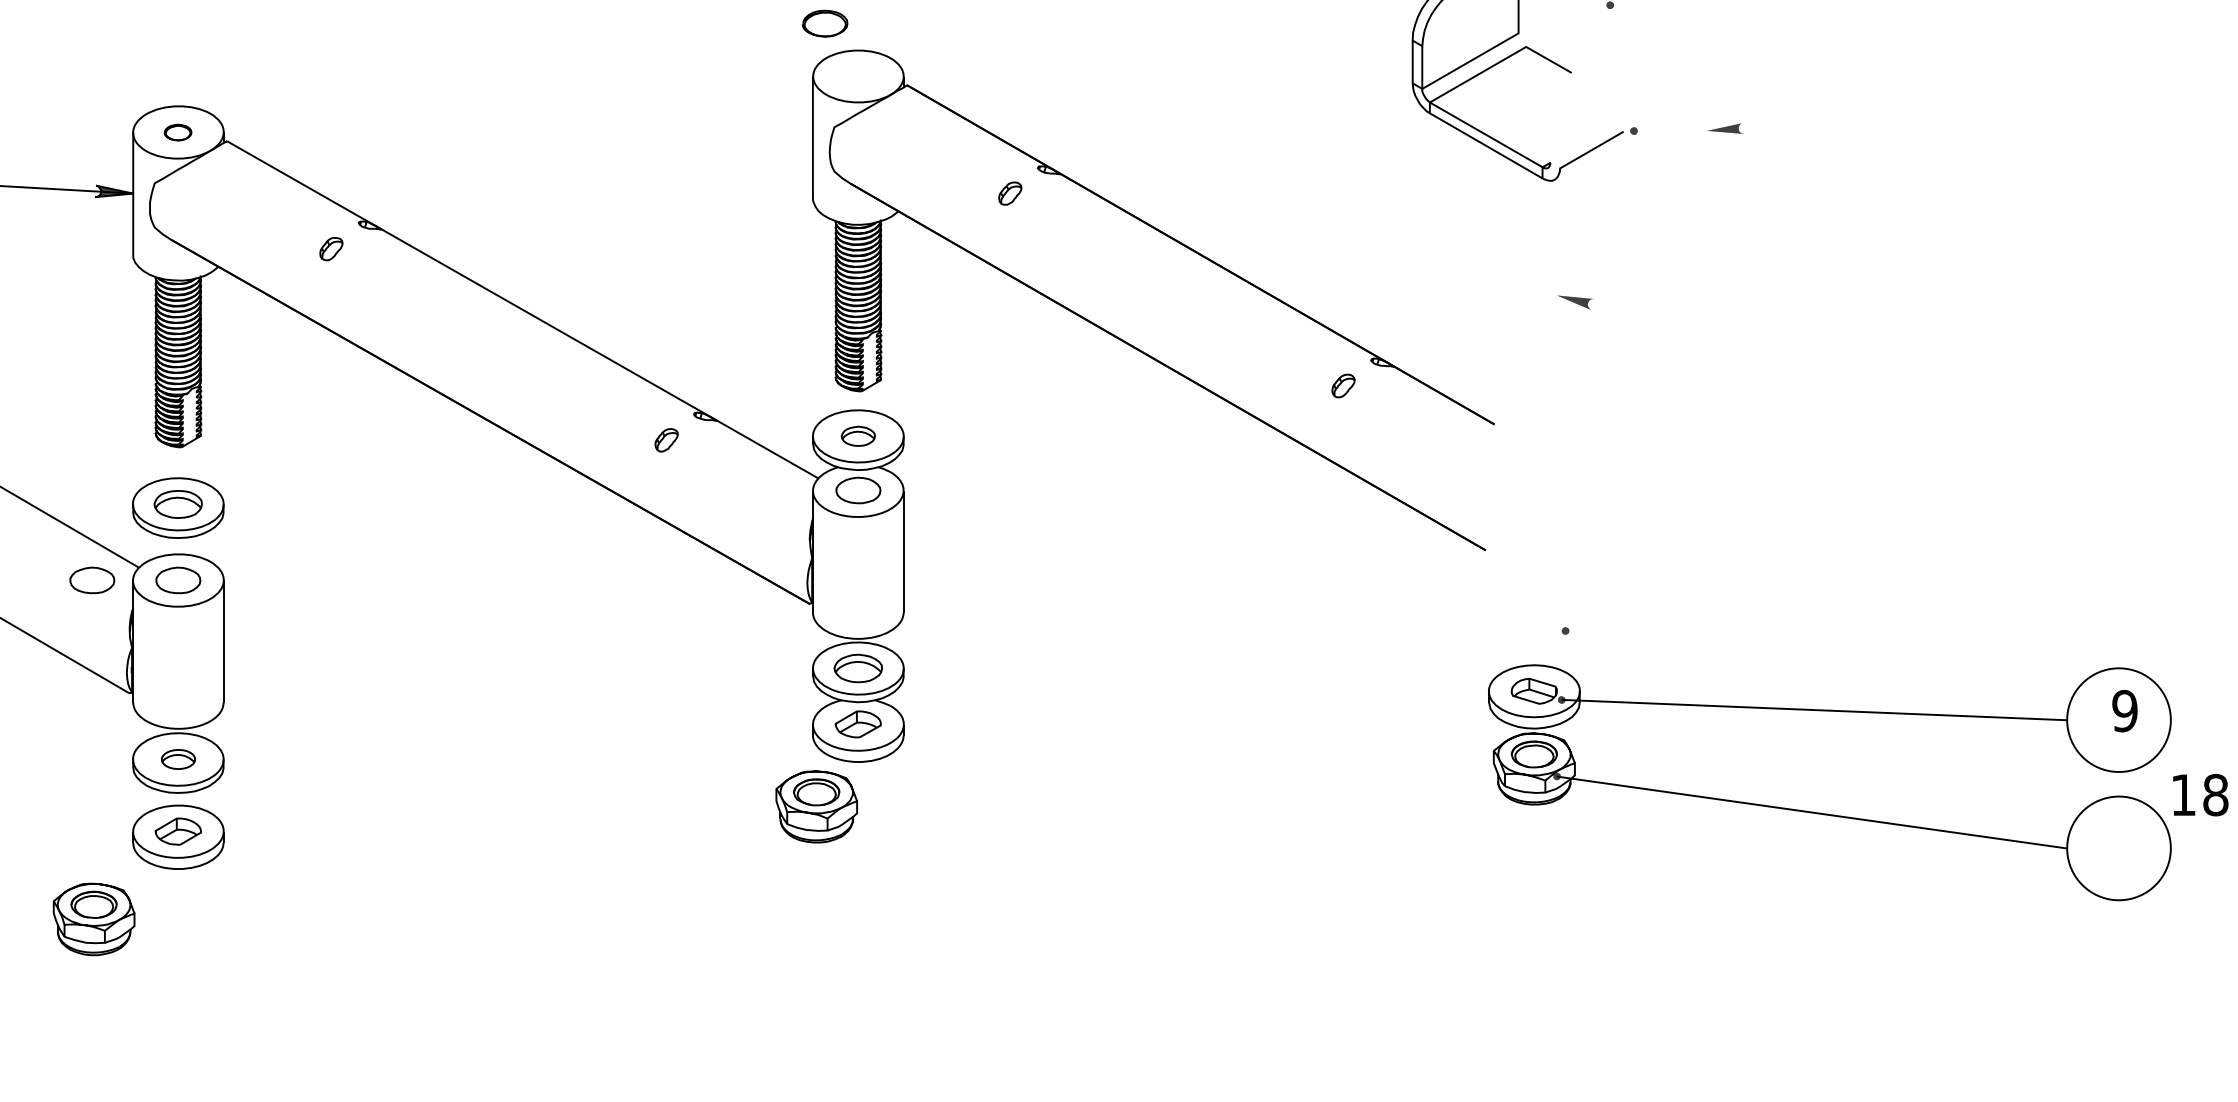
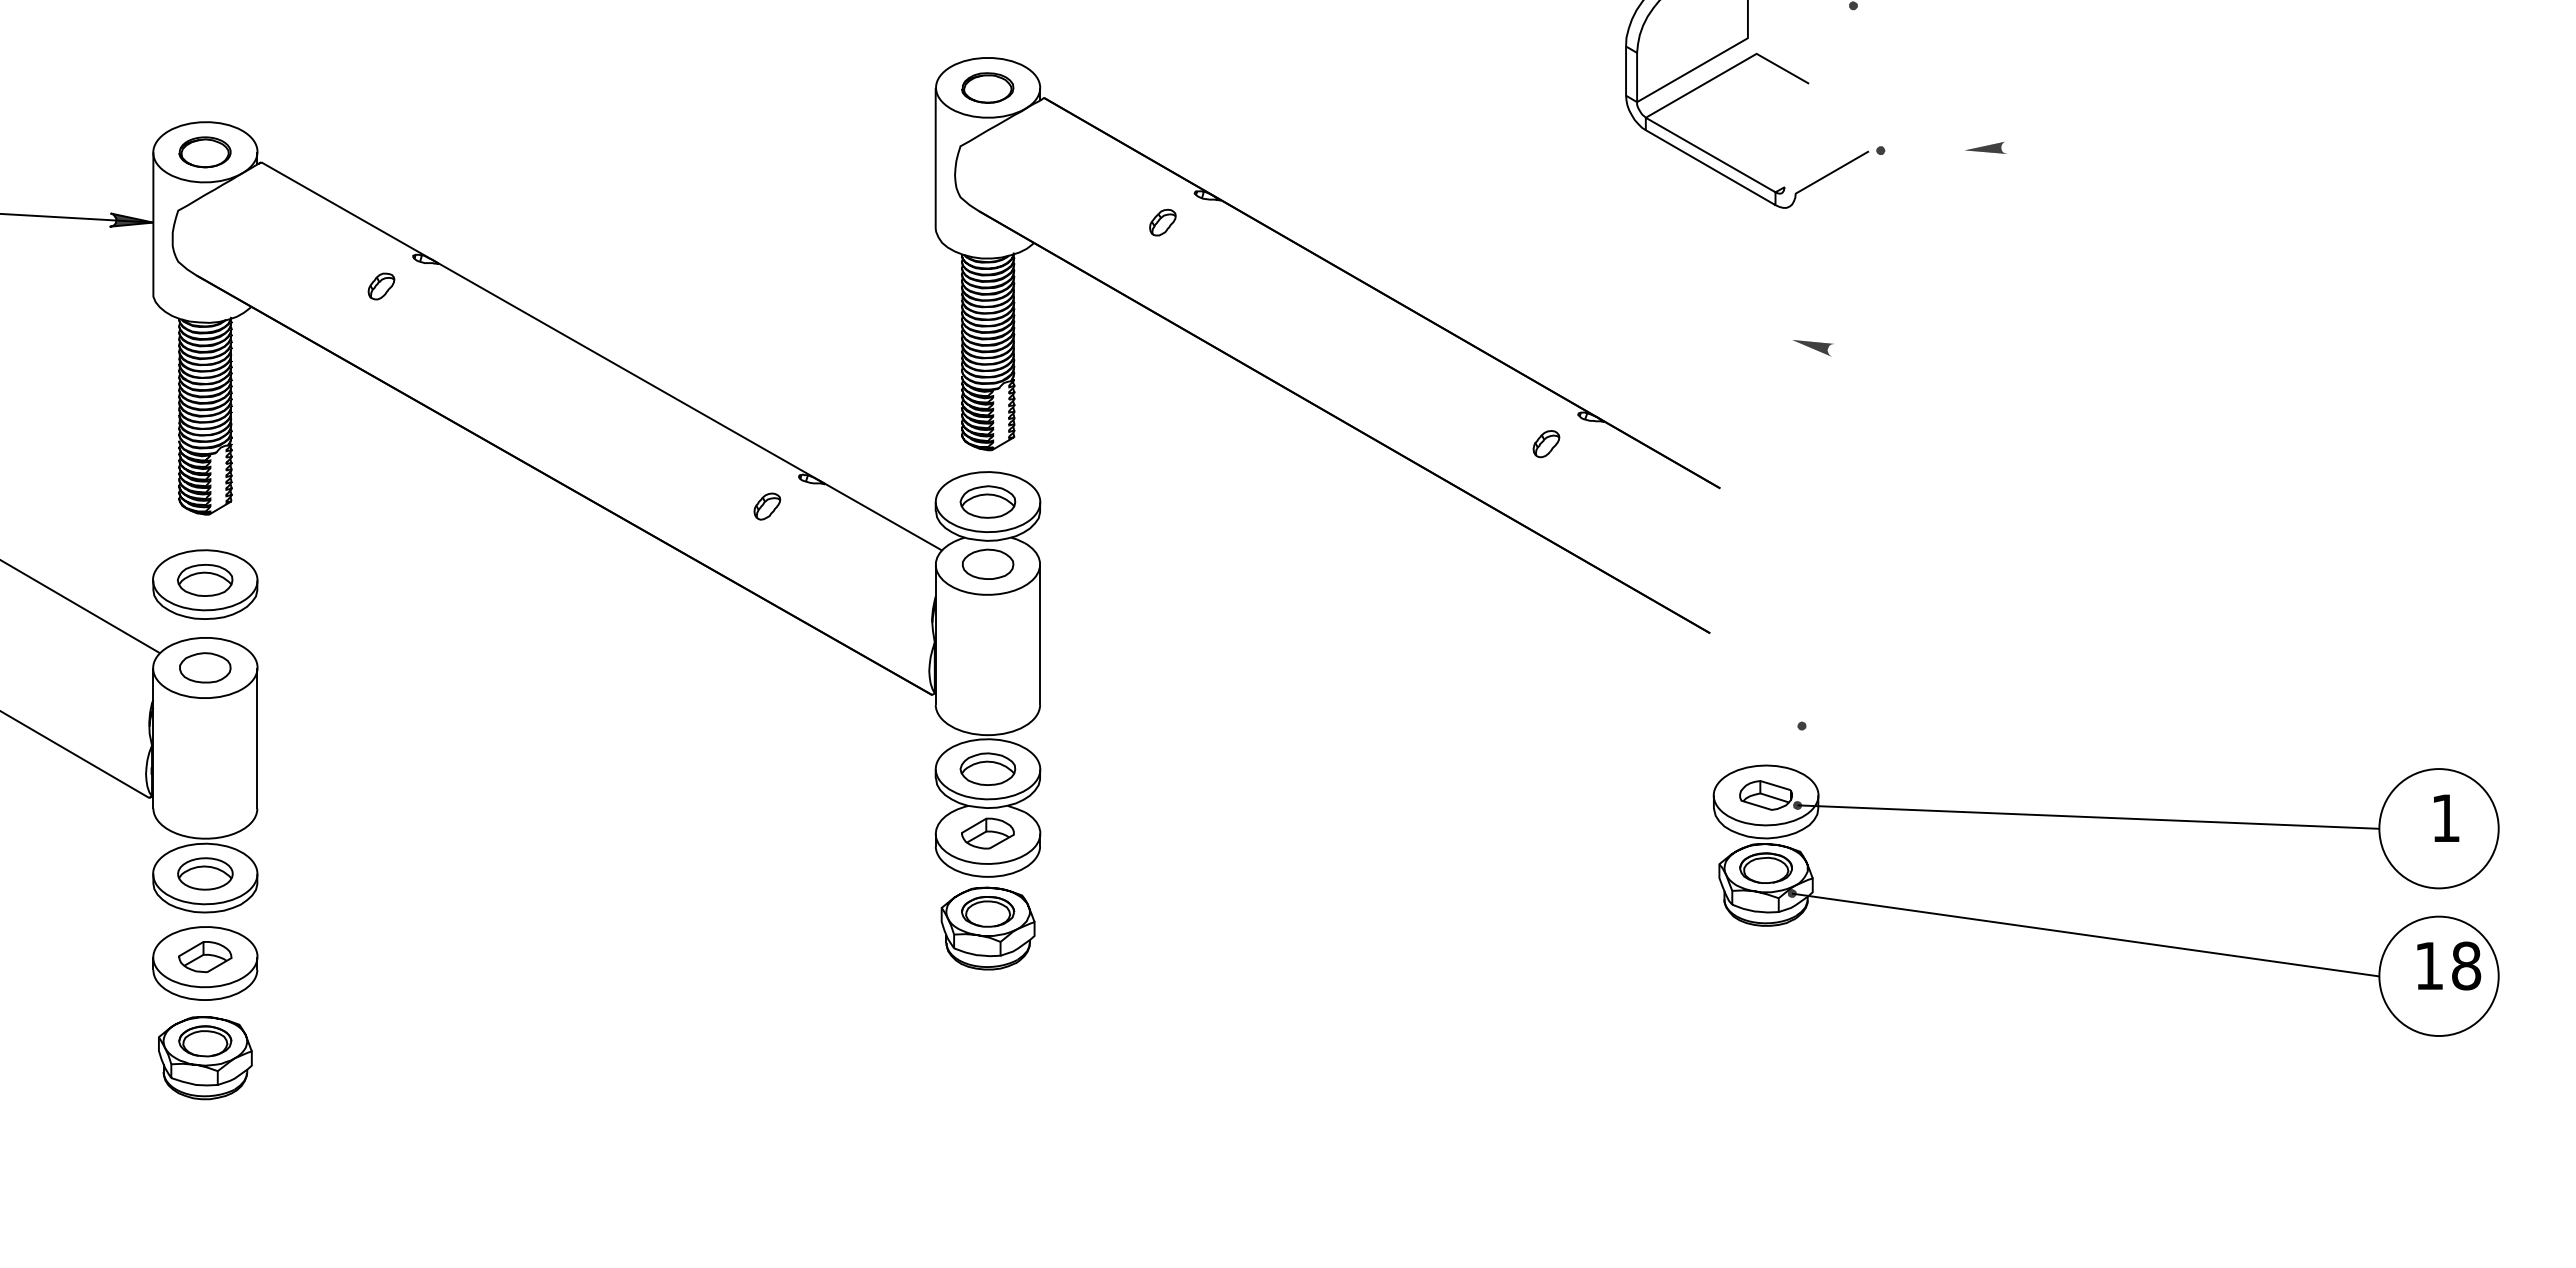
part: (824, 23) -> (987, 87), moved
part: (177, 132) -> (204, 152), size x1.67
part: (857, 435) -> (987, 501), size x1.43
part: (92, 580) -> (106, 667), removed
text: (2124, 710) -> (2445, 817), 9 -> 1
part: (178, 759) -> (205, 873), size x1.43
text: (2201, 794) -> (2449, 965), moved
part: (816, 806) -> (987, 928), moved
part: (94, 919) -> (205, 1058), moved

